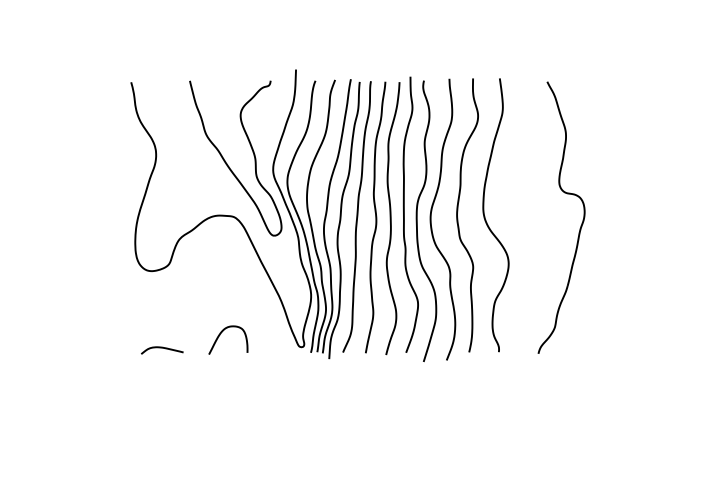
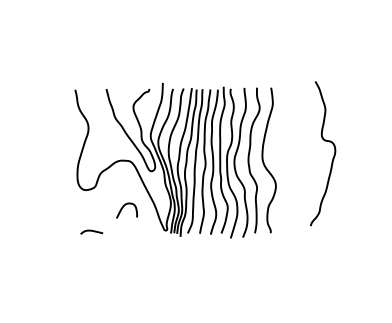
part: (581, 221) -> (333, 155), moved
curve: (220, 337) -> (122, 209), moved

